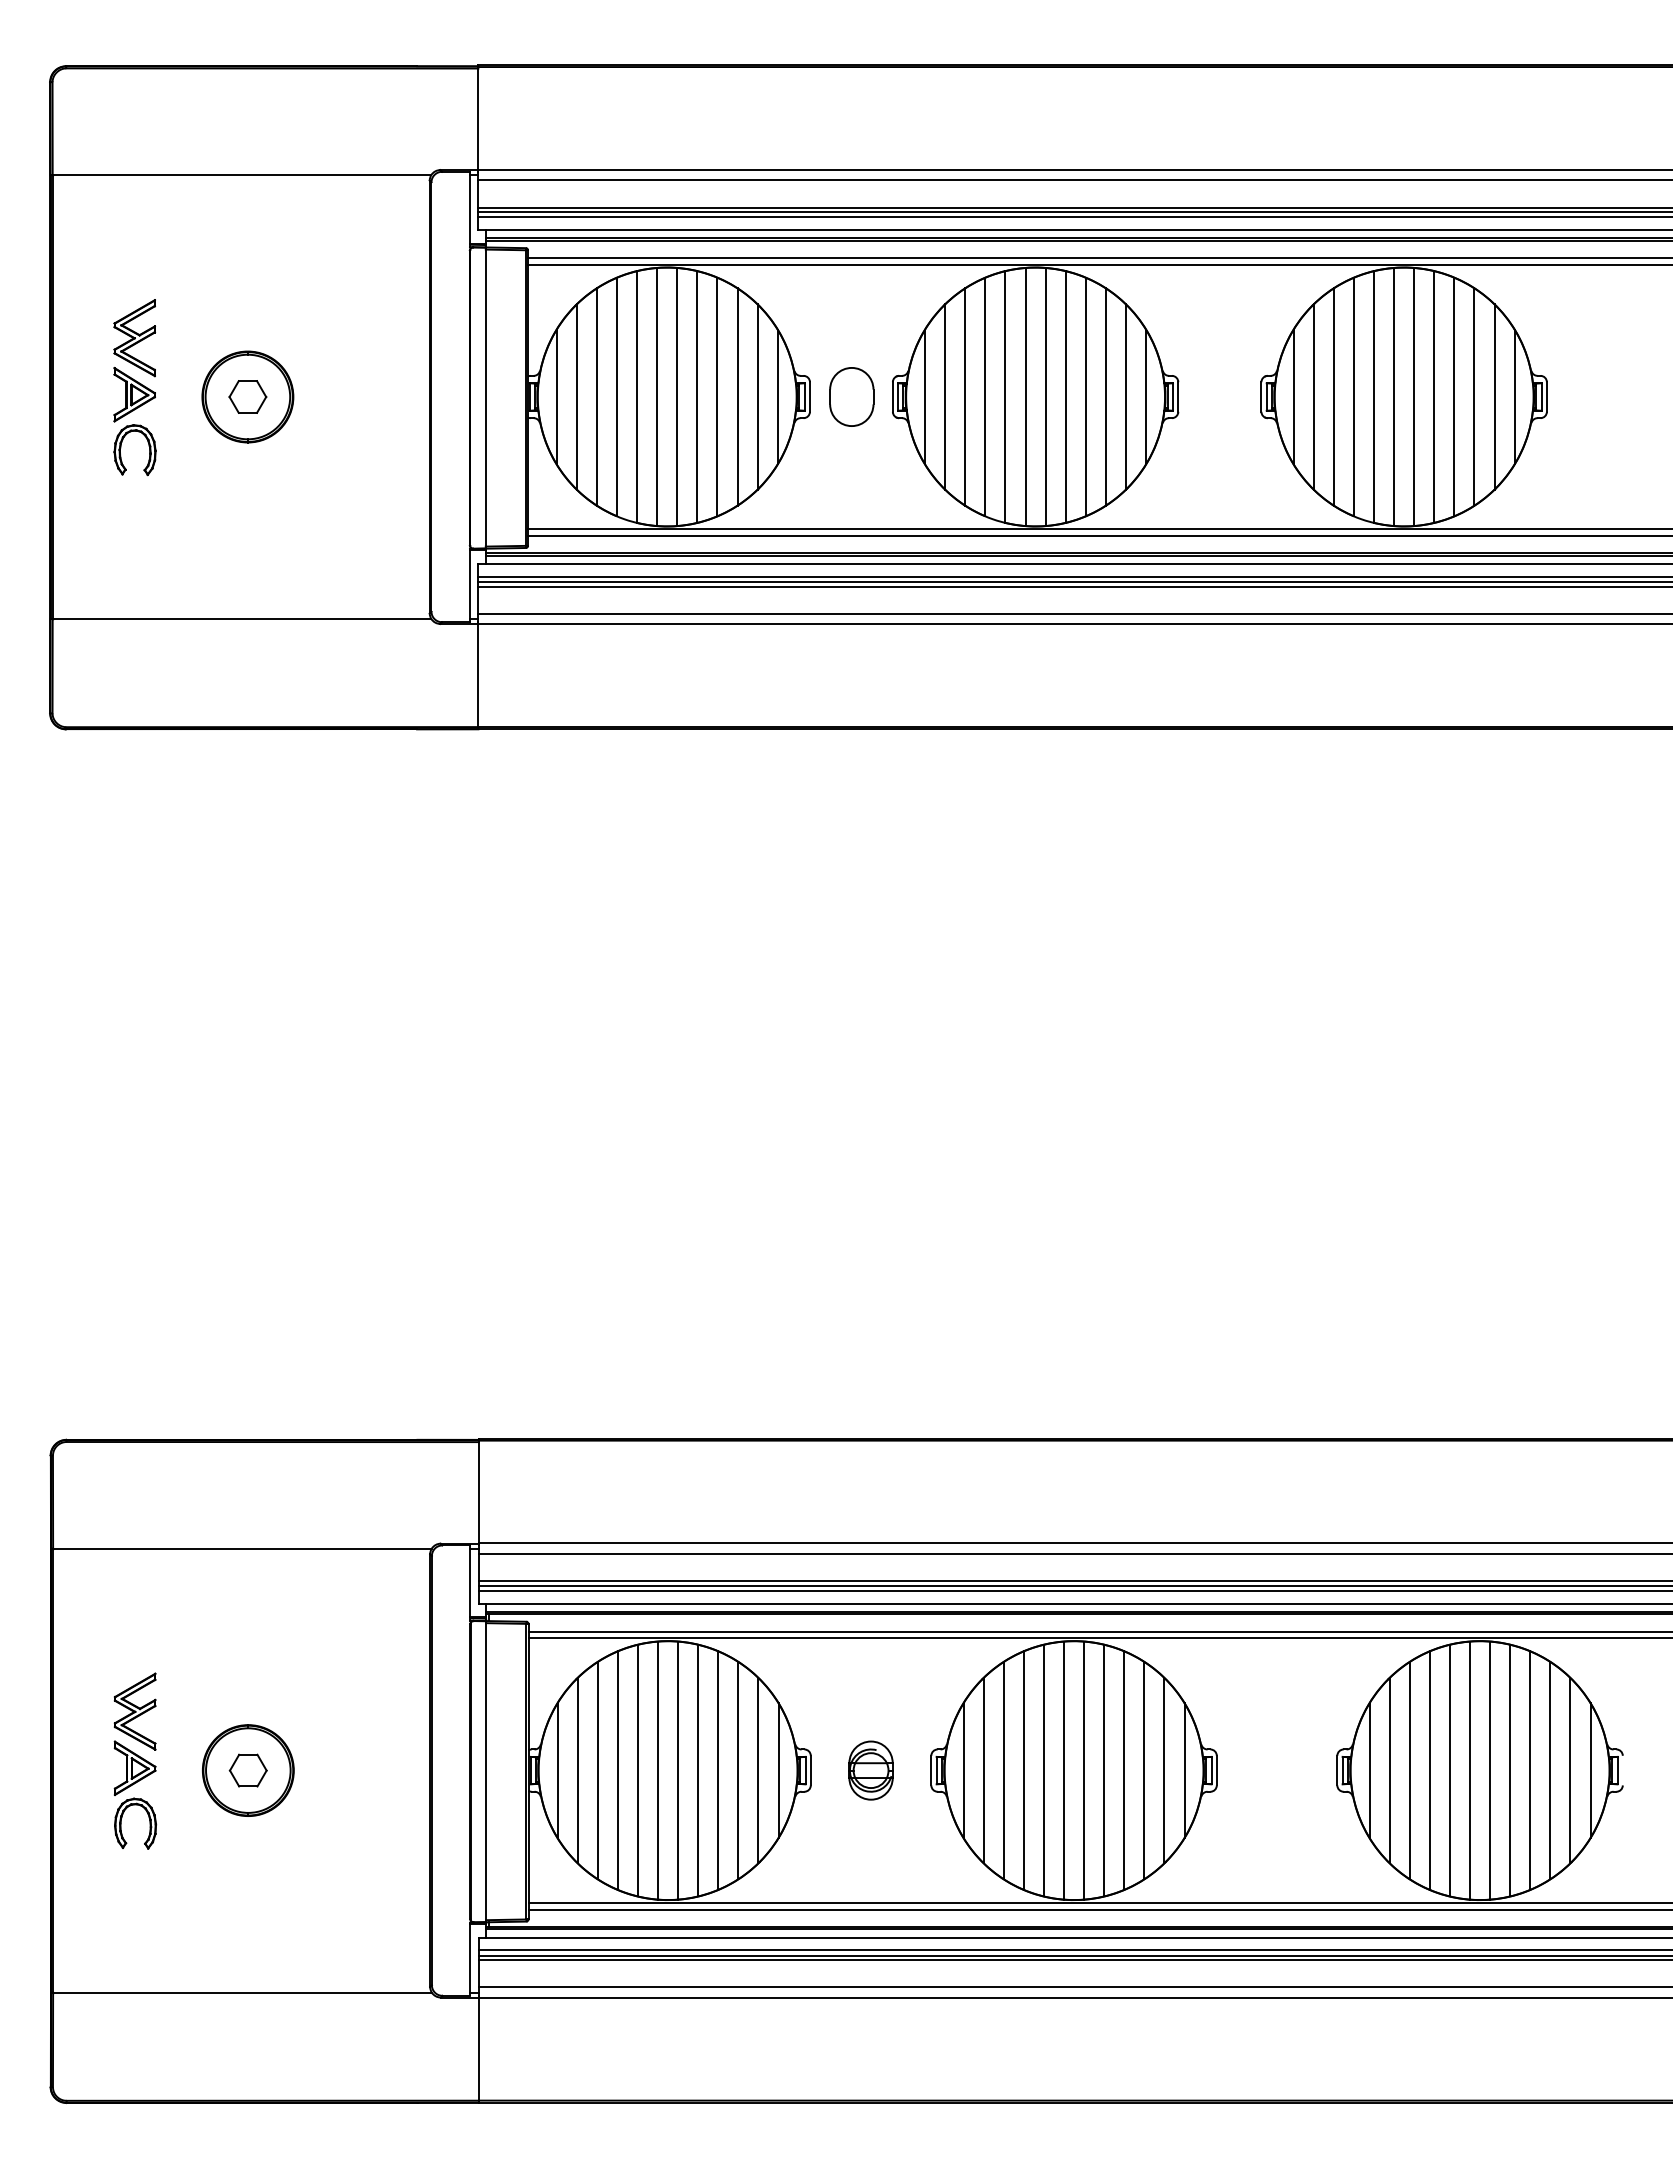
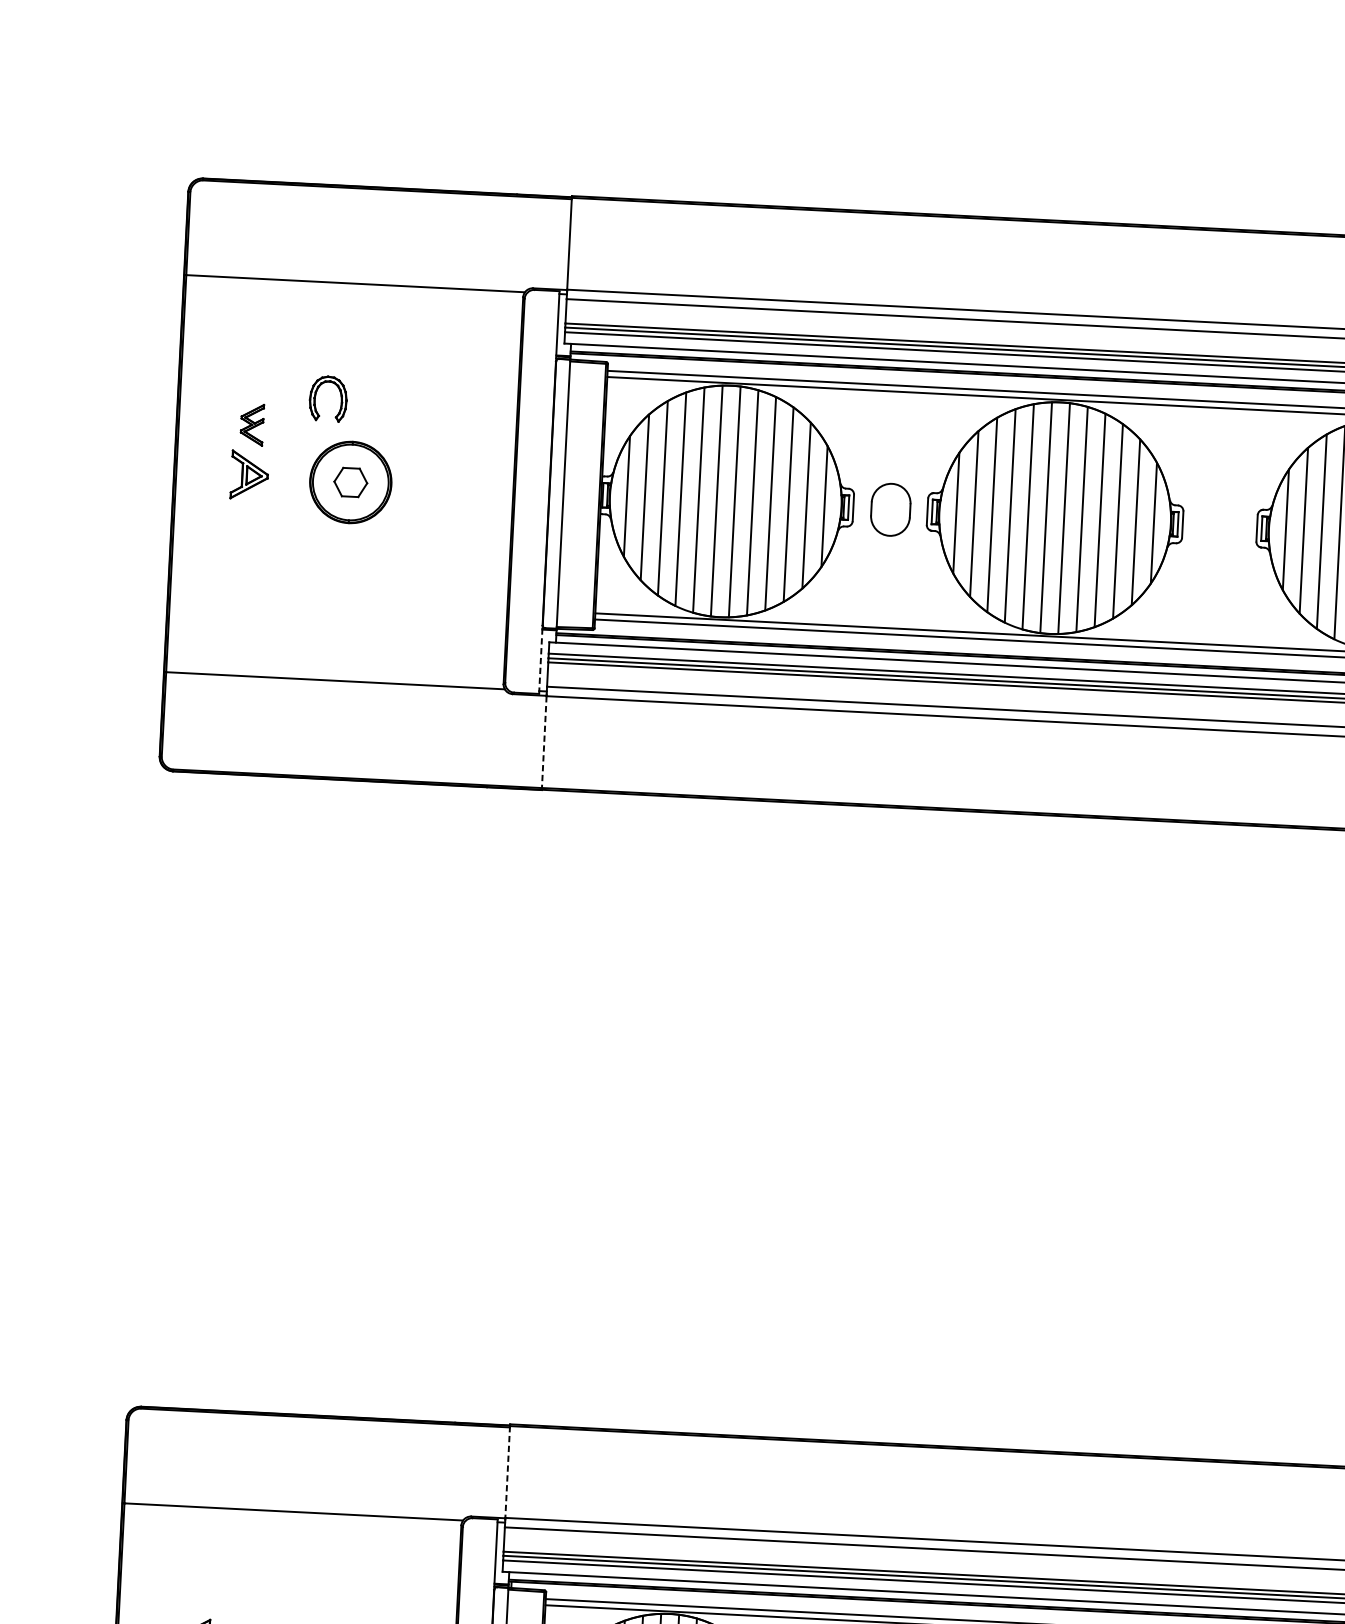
part: (134, 338) -> (252, 425), size x0.6
part: (121, 448) -> (316, 396), moved
line: (469, 585) -> (540, 661), solid -> dashed
line: (478, 676) -> (544, 742), solid -> dashed
line: (478, 1492) -> (507, 1472), solid -> dashed

